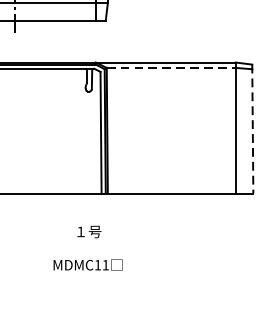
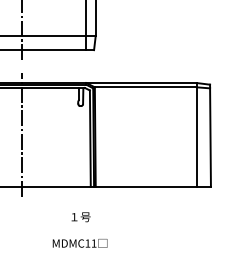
line: (171, 68) -> (146, 87), dashed -> solid
line: (15, 127) -> (22, 134), added
line: (252, 130) -> (210, 136), dashed -> solid

